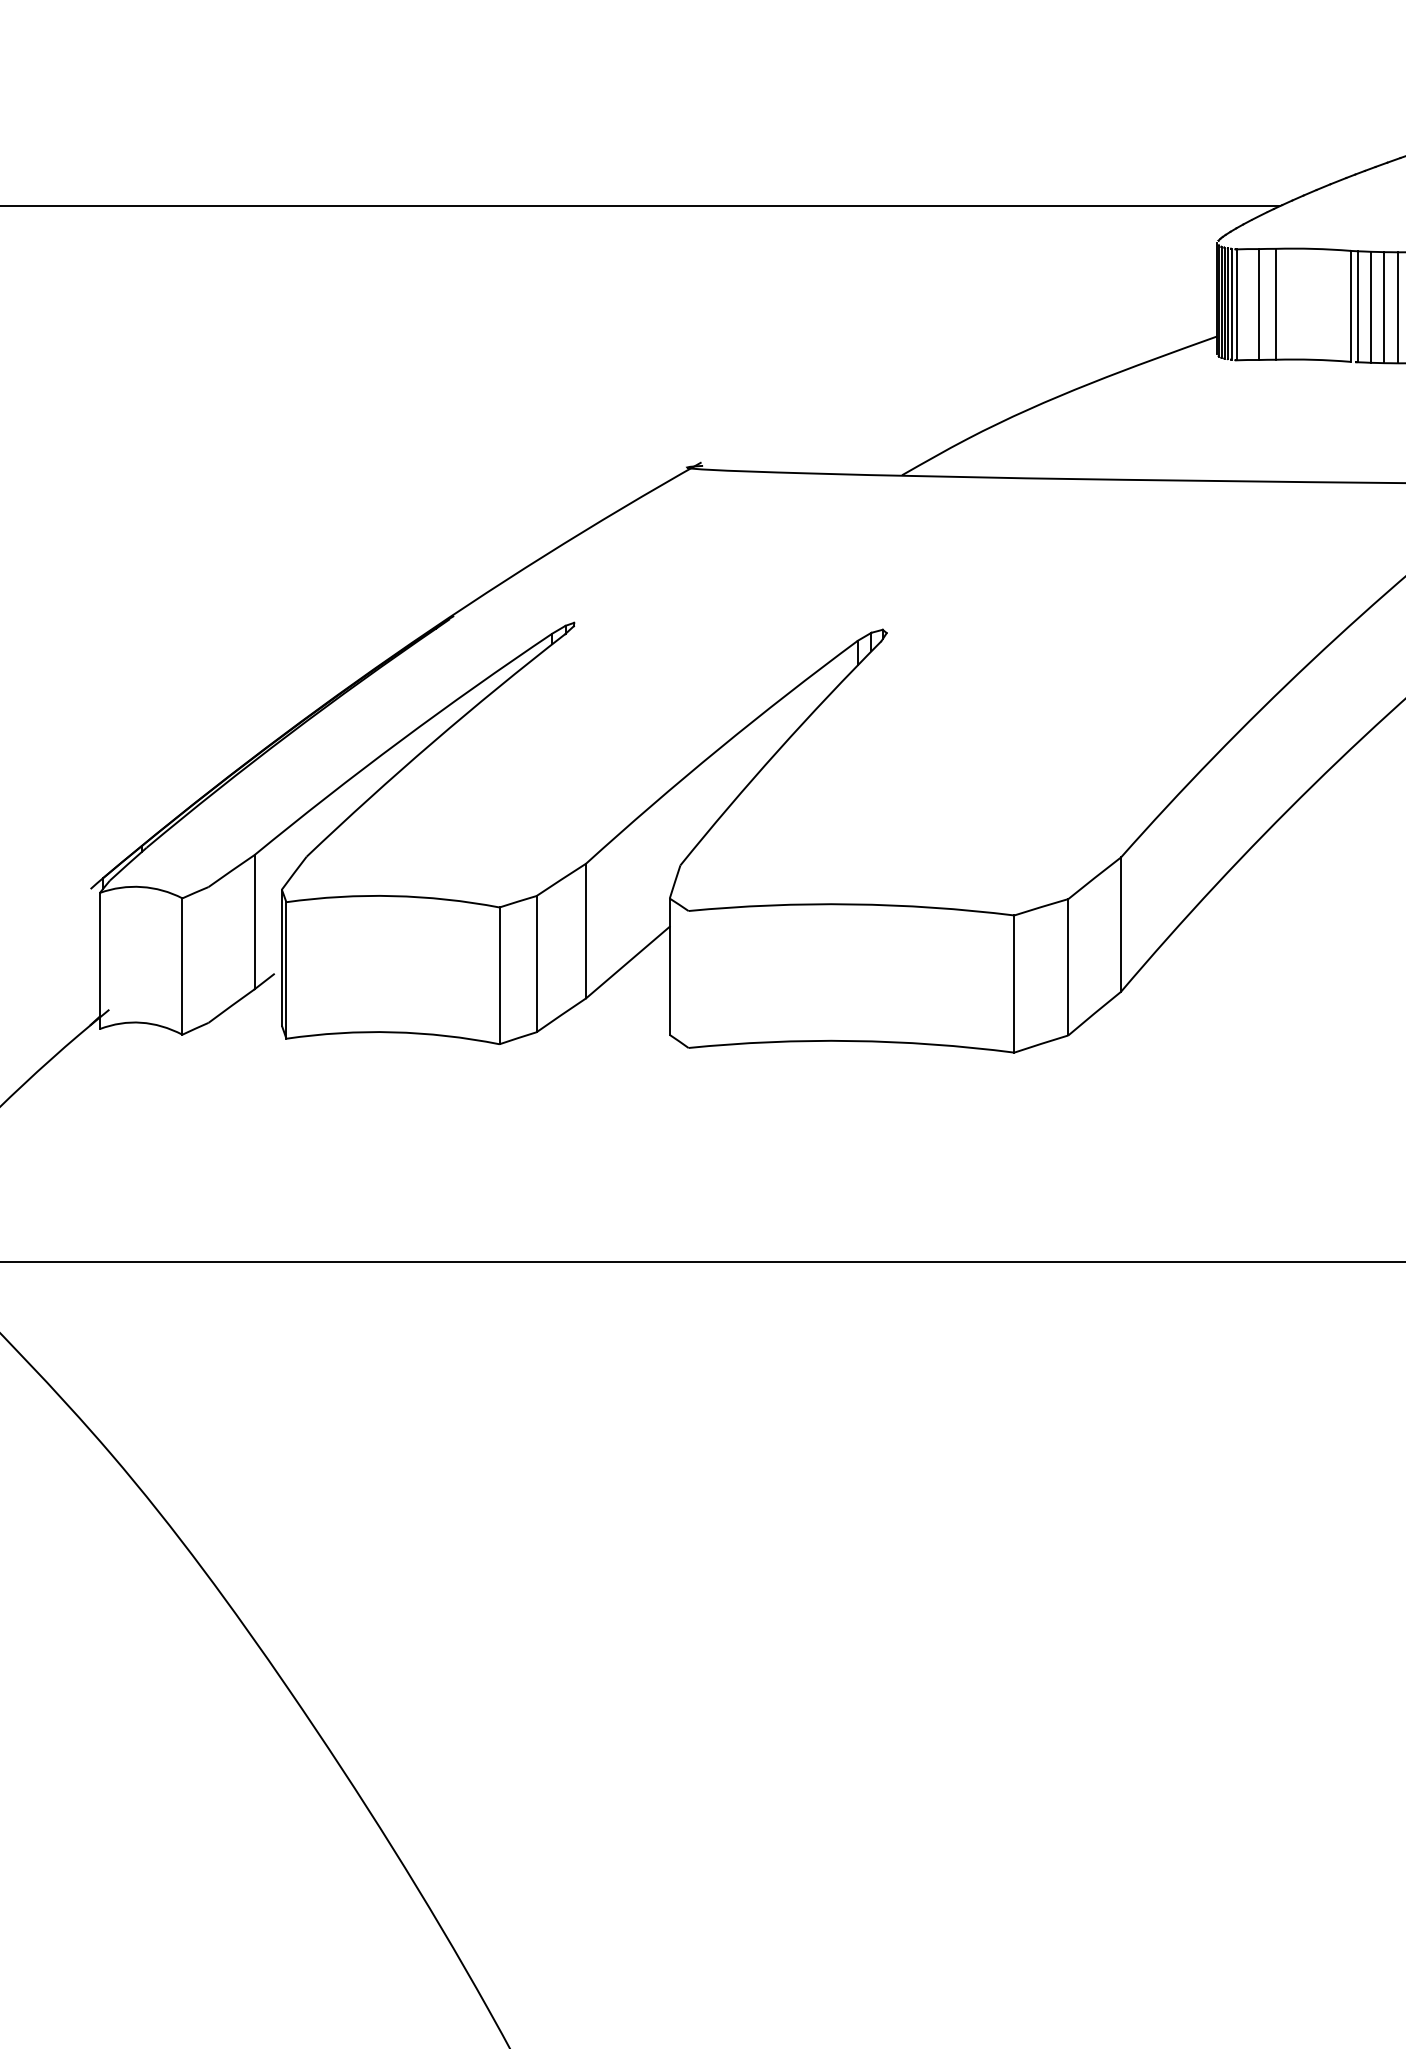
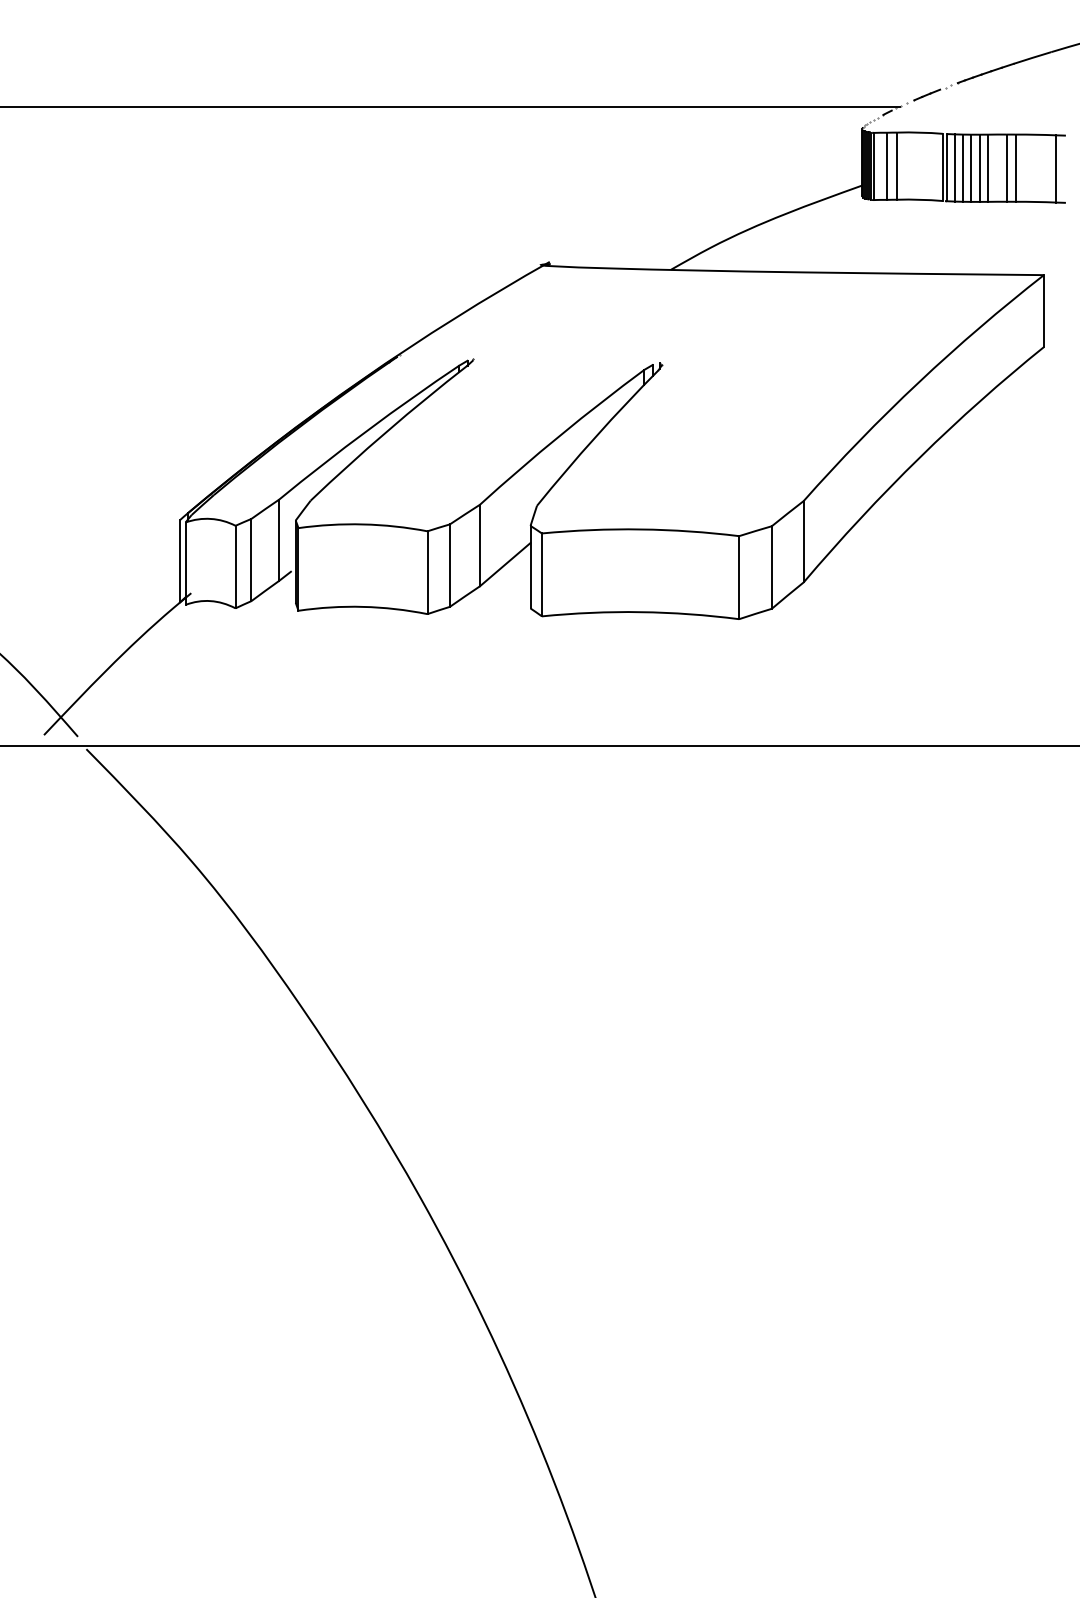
line: (208, 954) -> (251, 559), added
line: (89, 957) -> (179, 561), added
line: (687, 978) -> (541, 574), added

